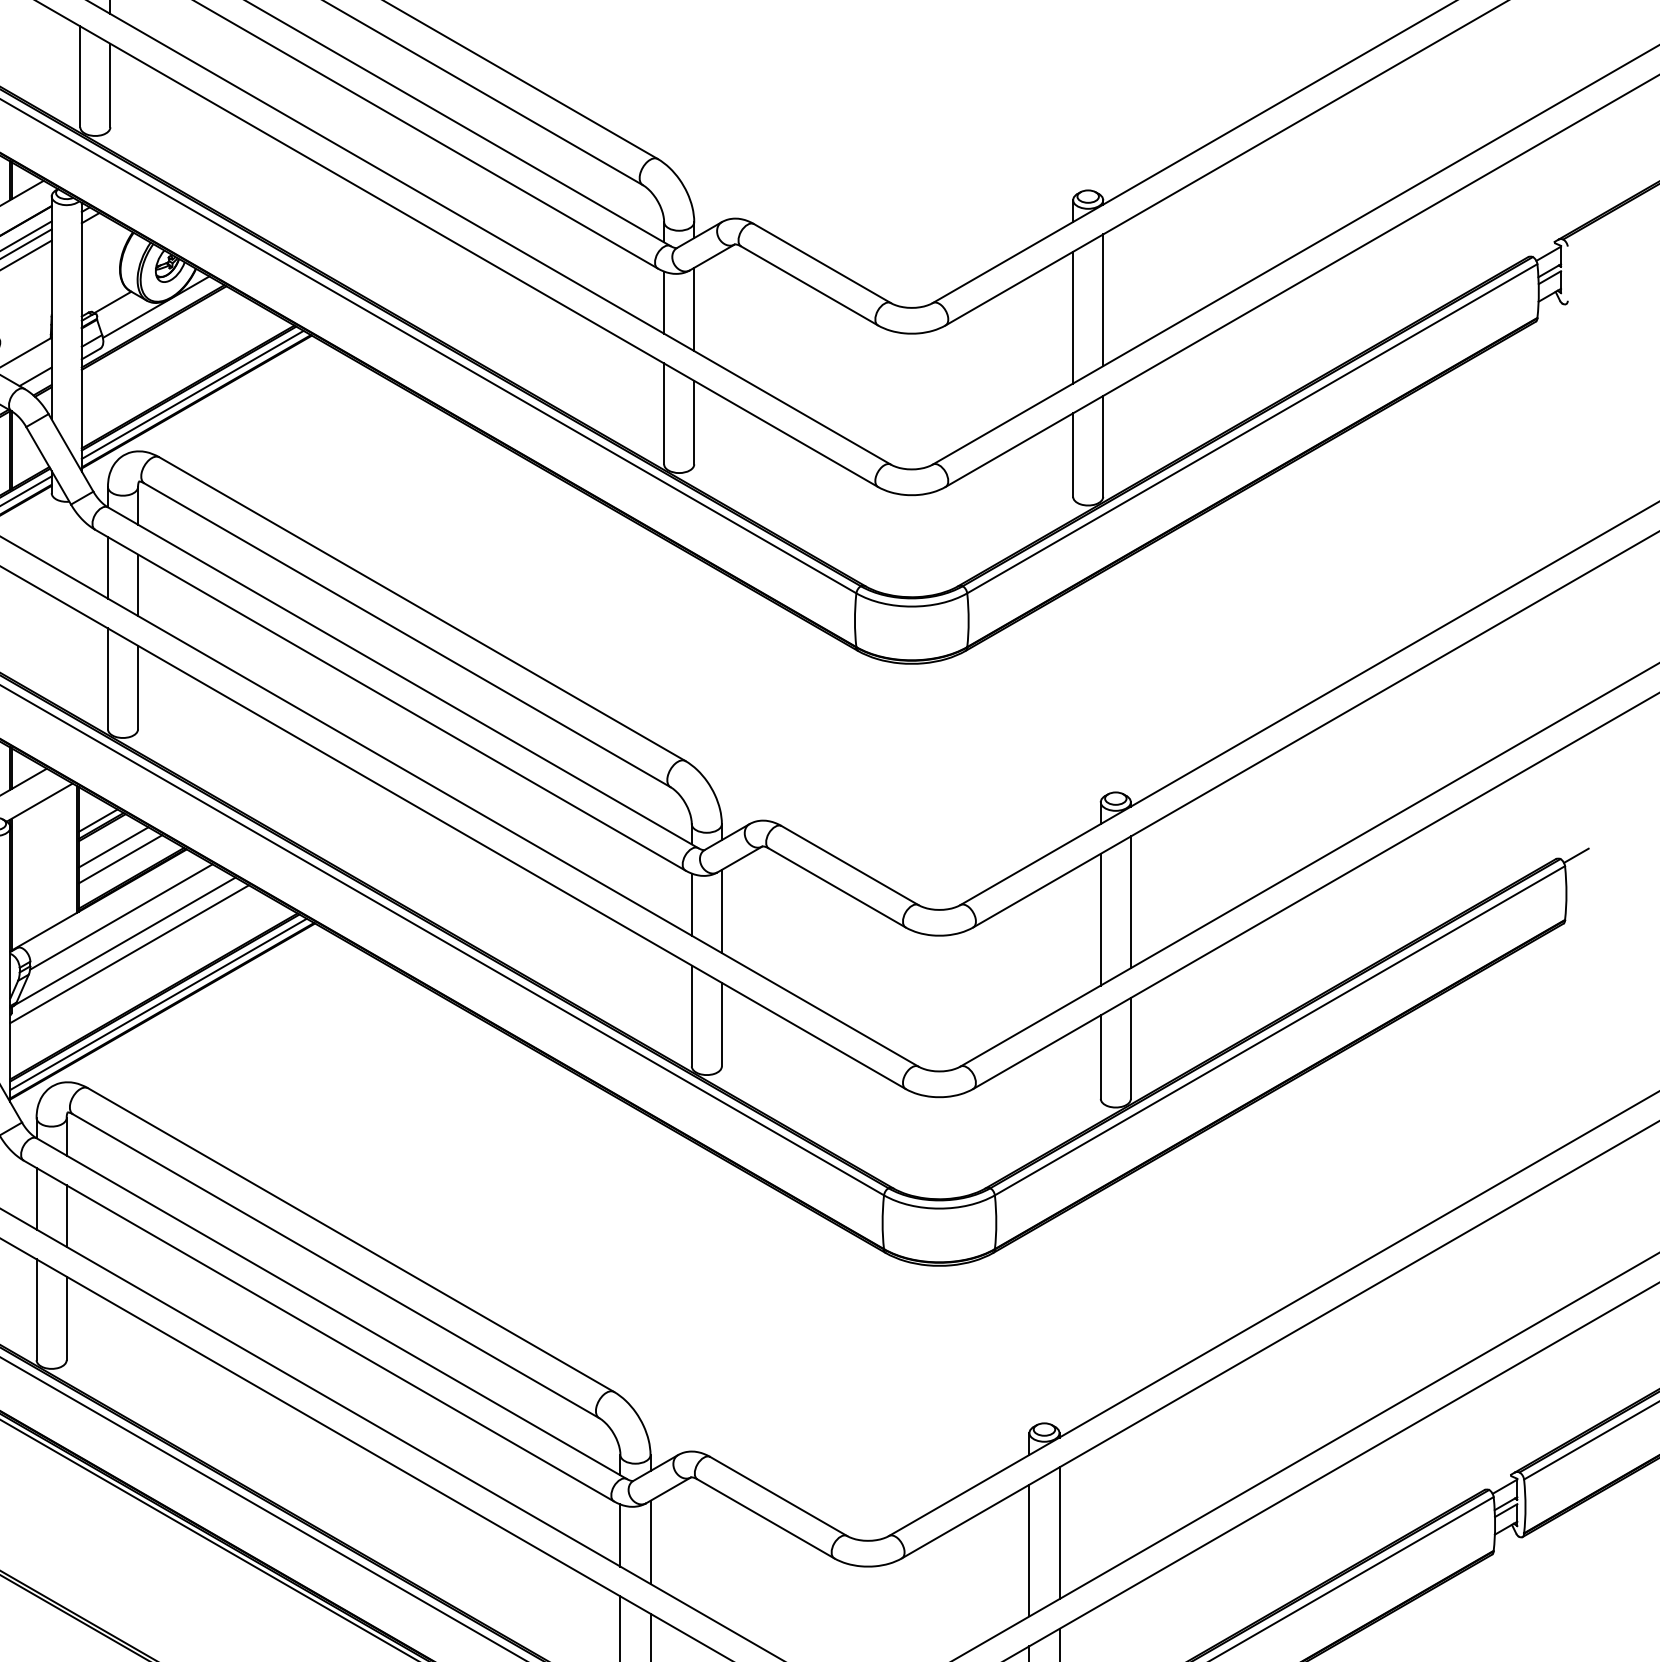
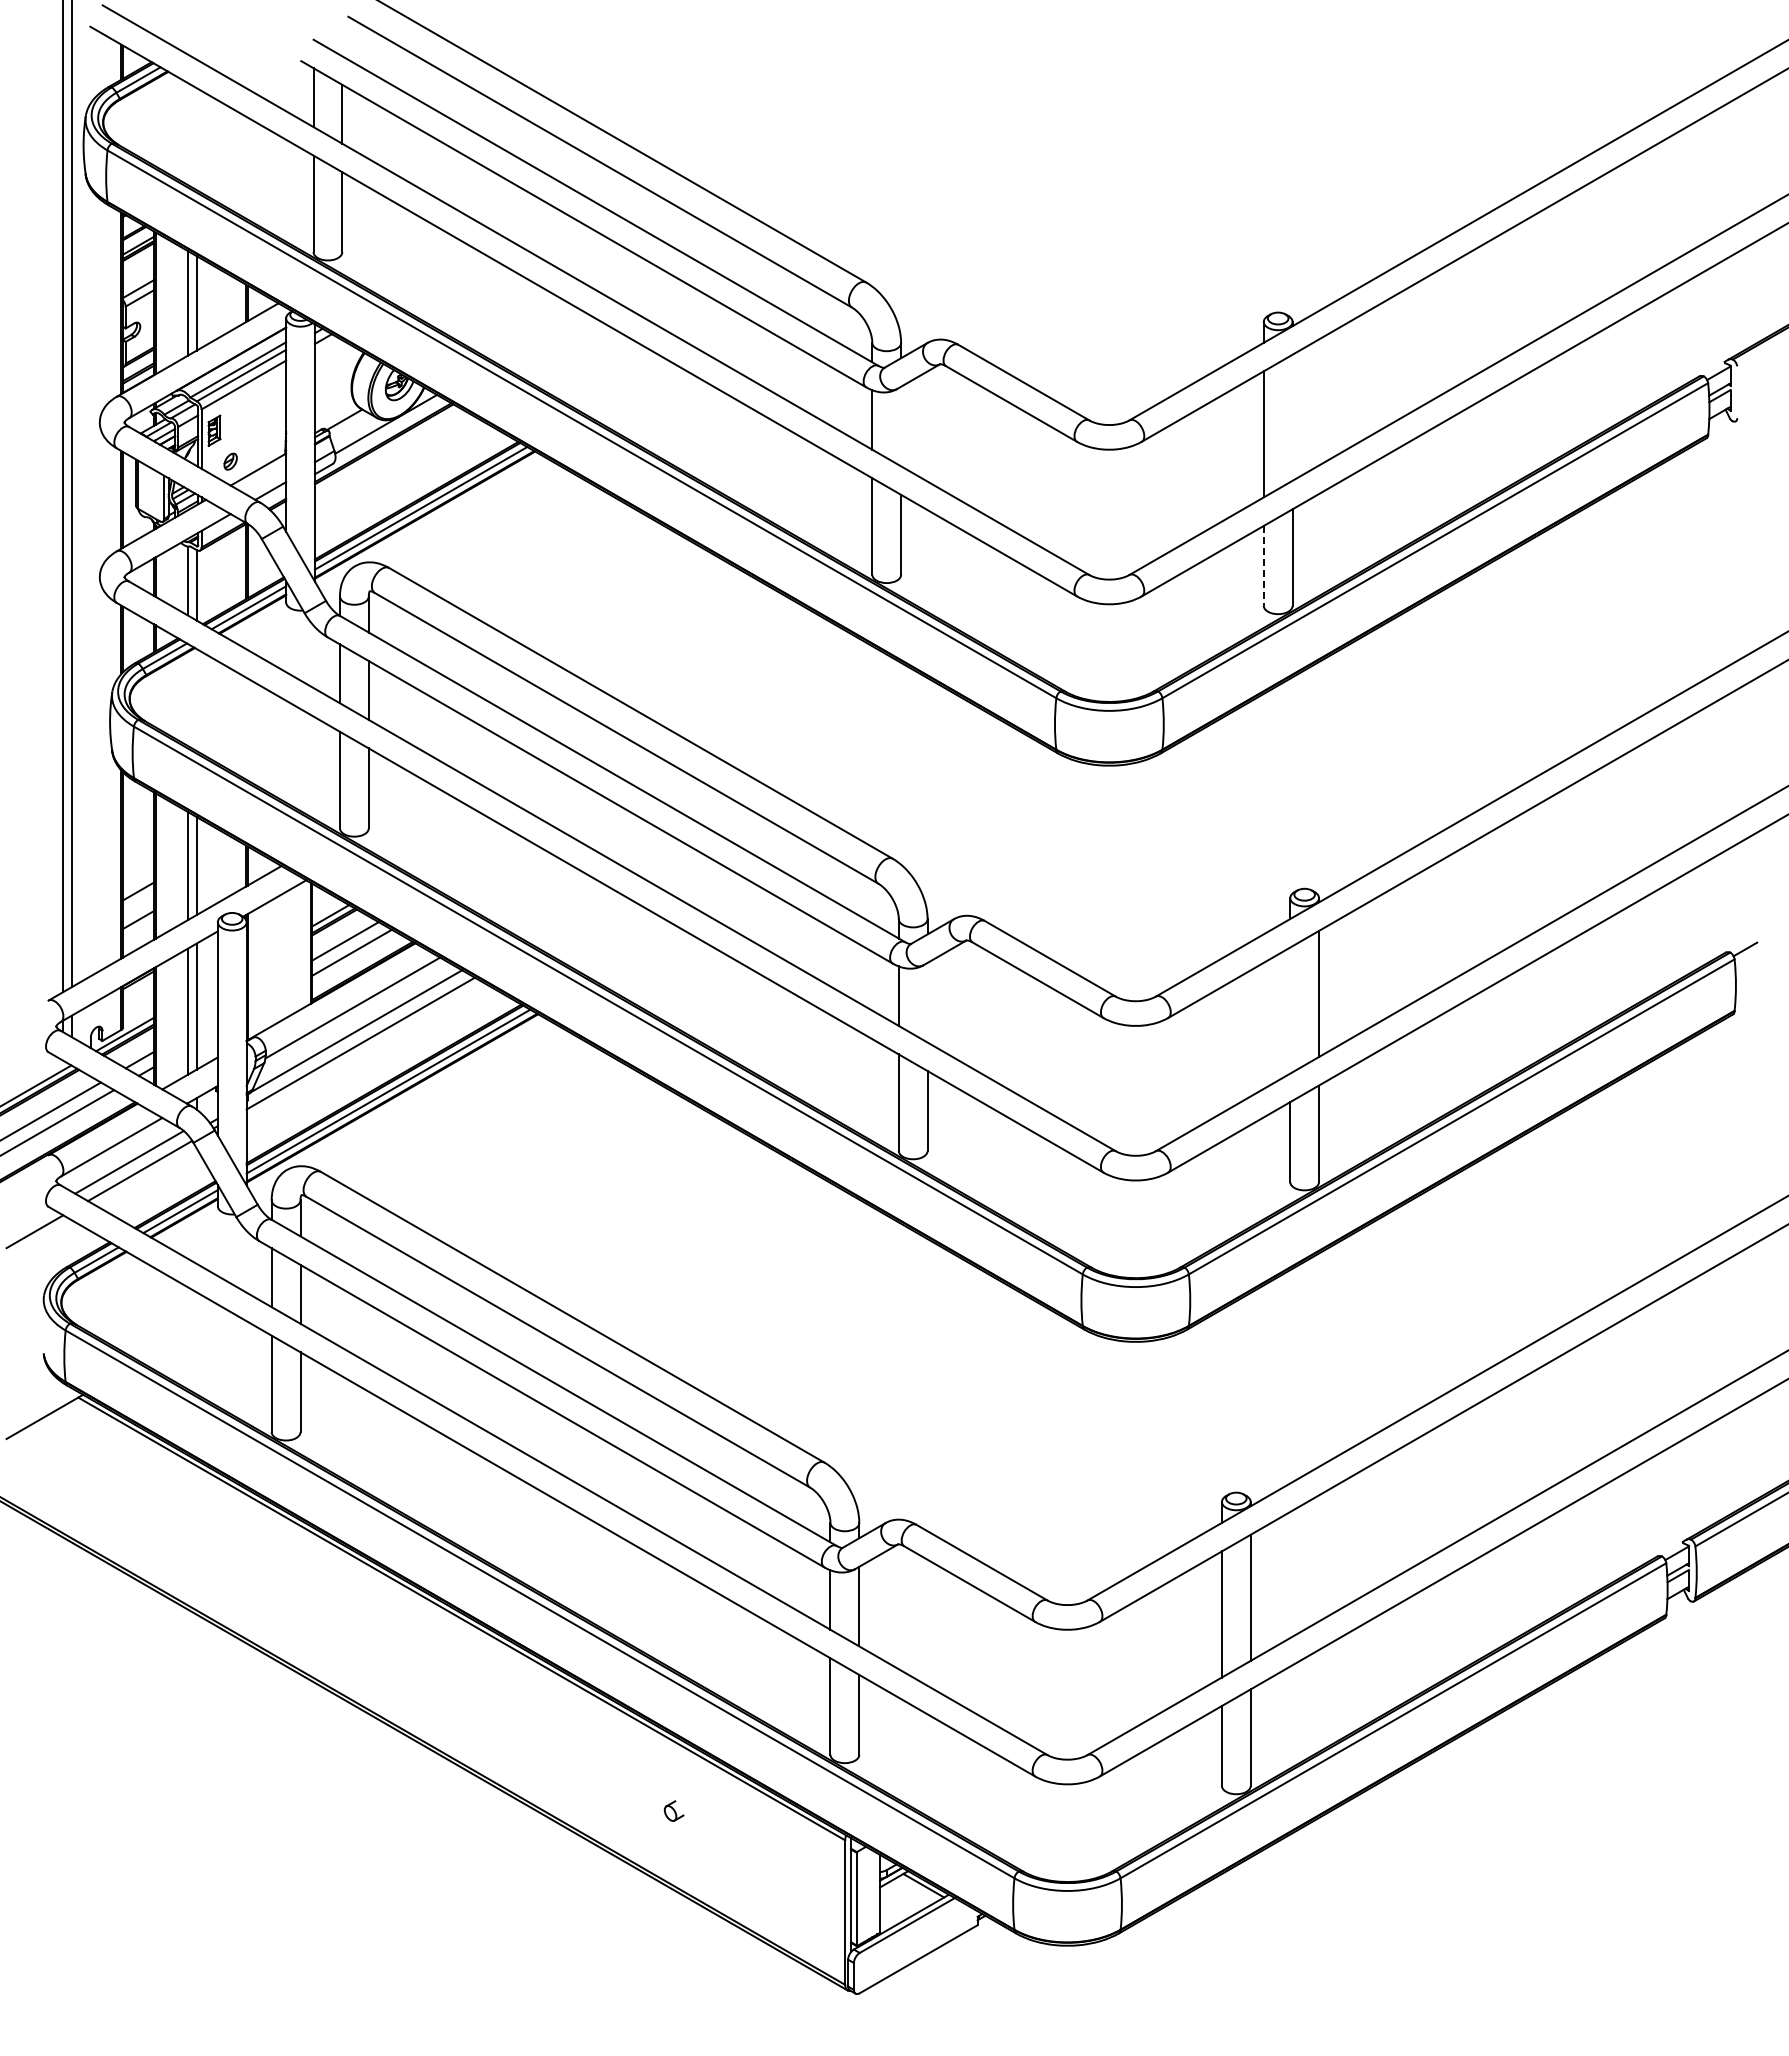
line: (1103, 300) -> (1292, 417), removed
line: (694, 309) -> (901, 426), removed
line: (1072, 454) -> (1263, 565), solid -> dashed
line: (721, 911) -> (927, 1002), removed
line: (1101, 919) -> (1290, 1010), removed

